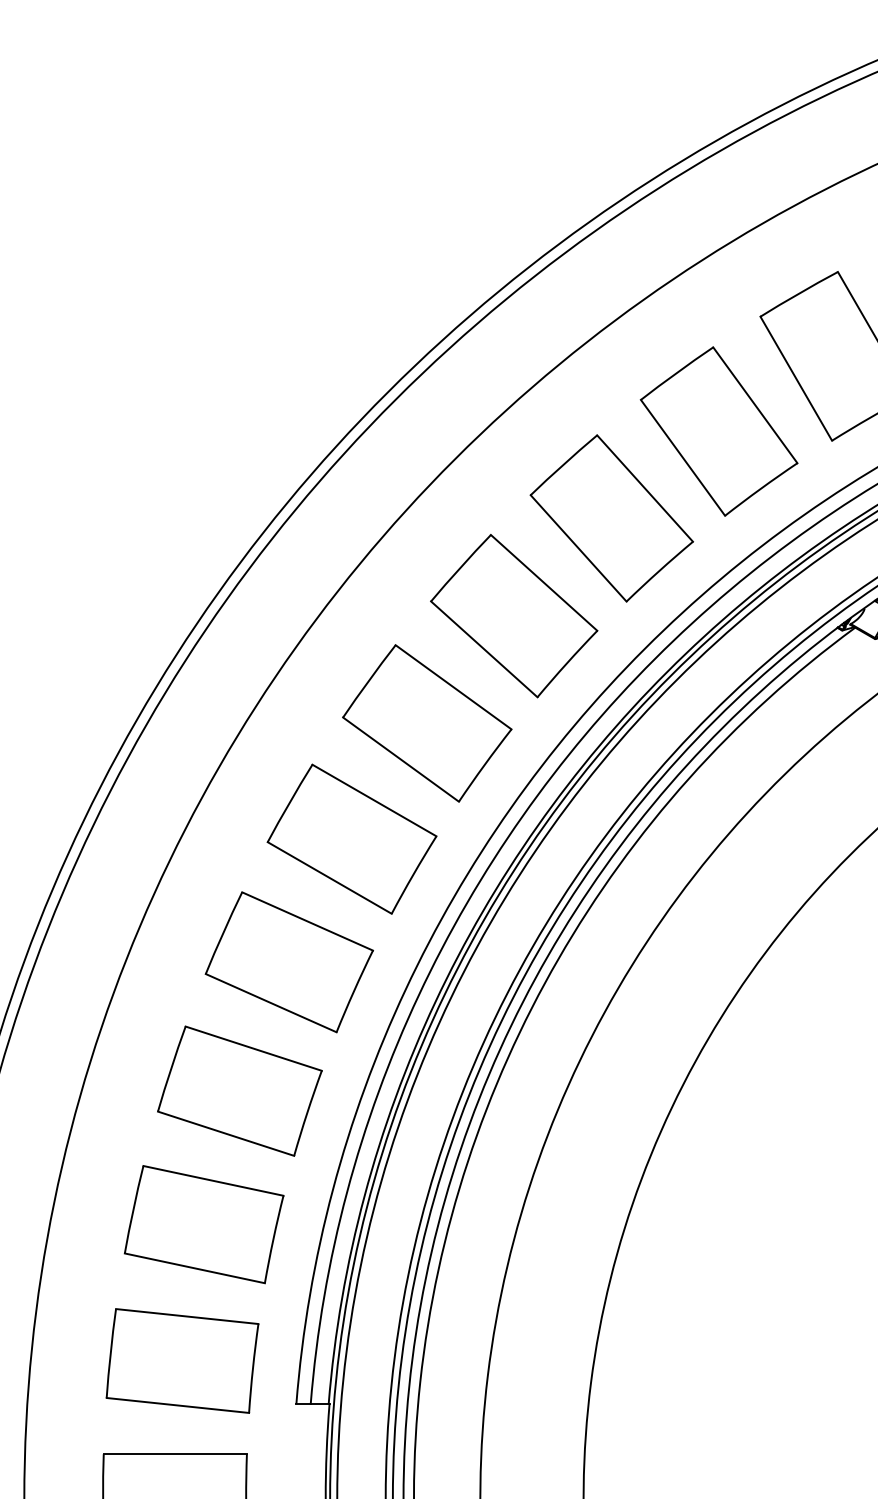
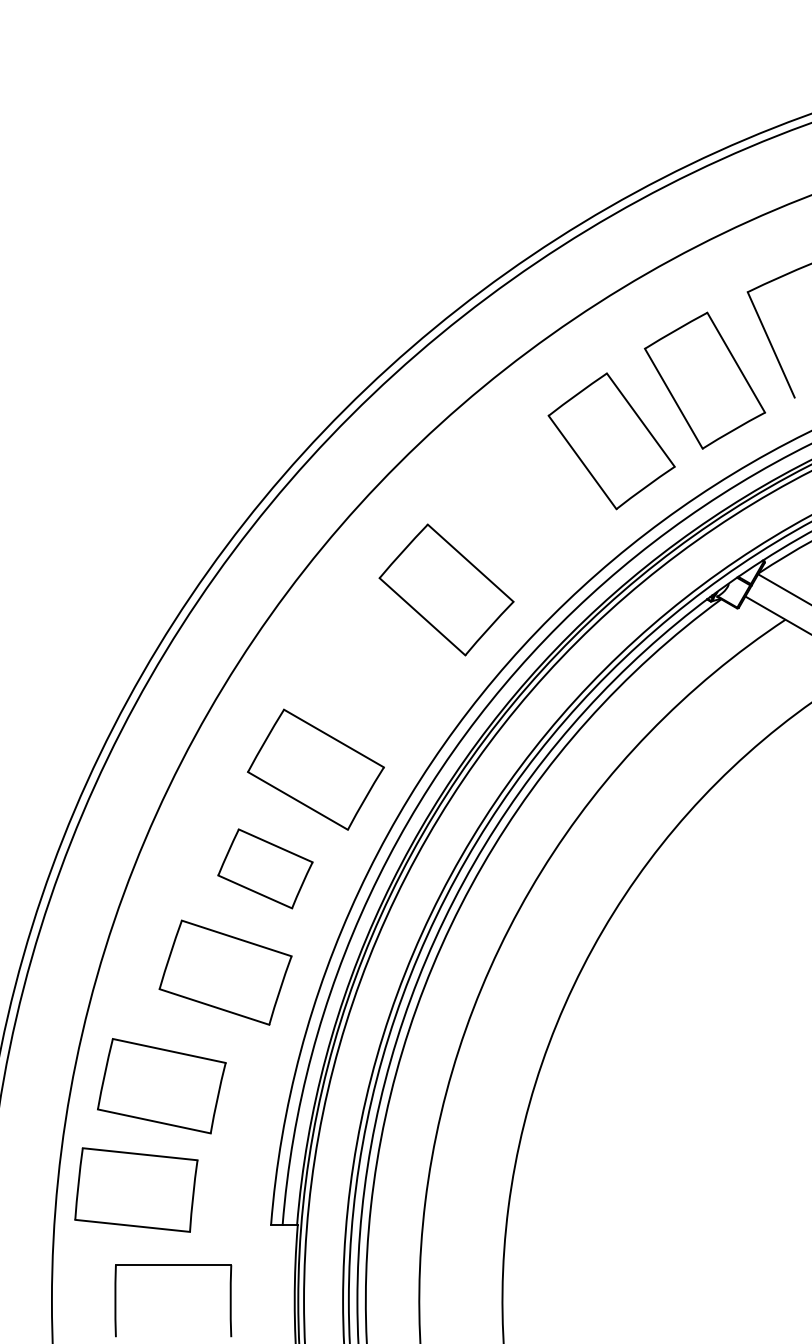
part: (610, 518) -> (524, 511), removed
part: (427, 723) -> (376, 676), removed
part: (289, 961) -> (265, 868), size x0.7
part: (203, 1224) -> (161, 1086), moved
part: (182, 1360) -> (136, 1189), moved

